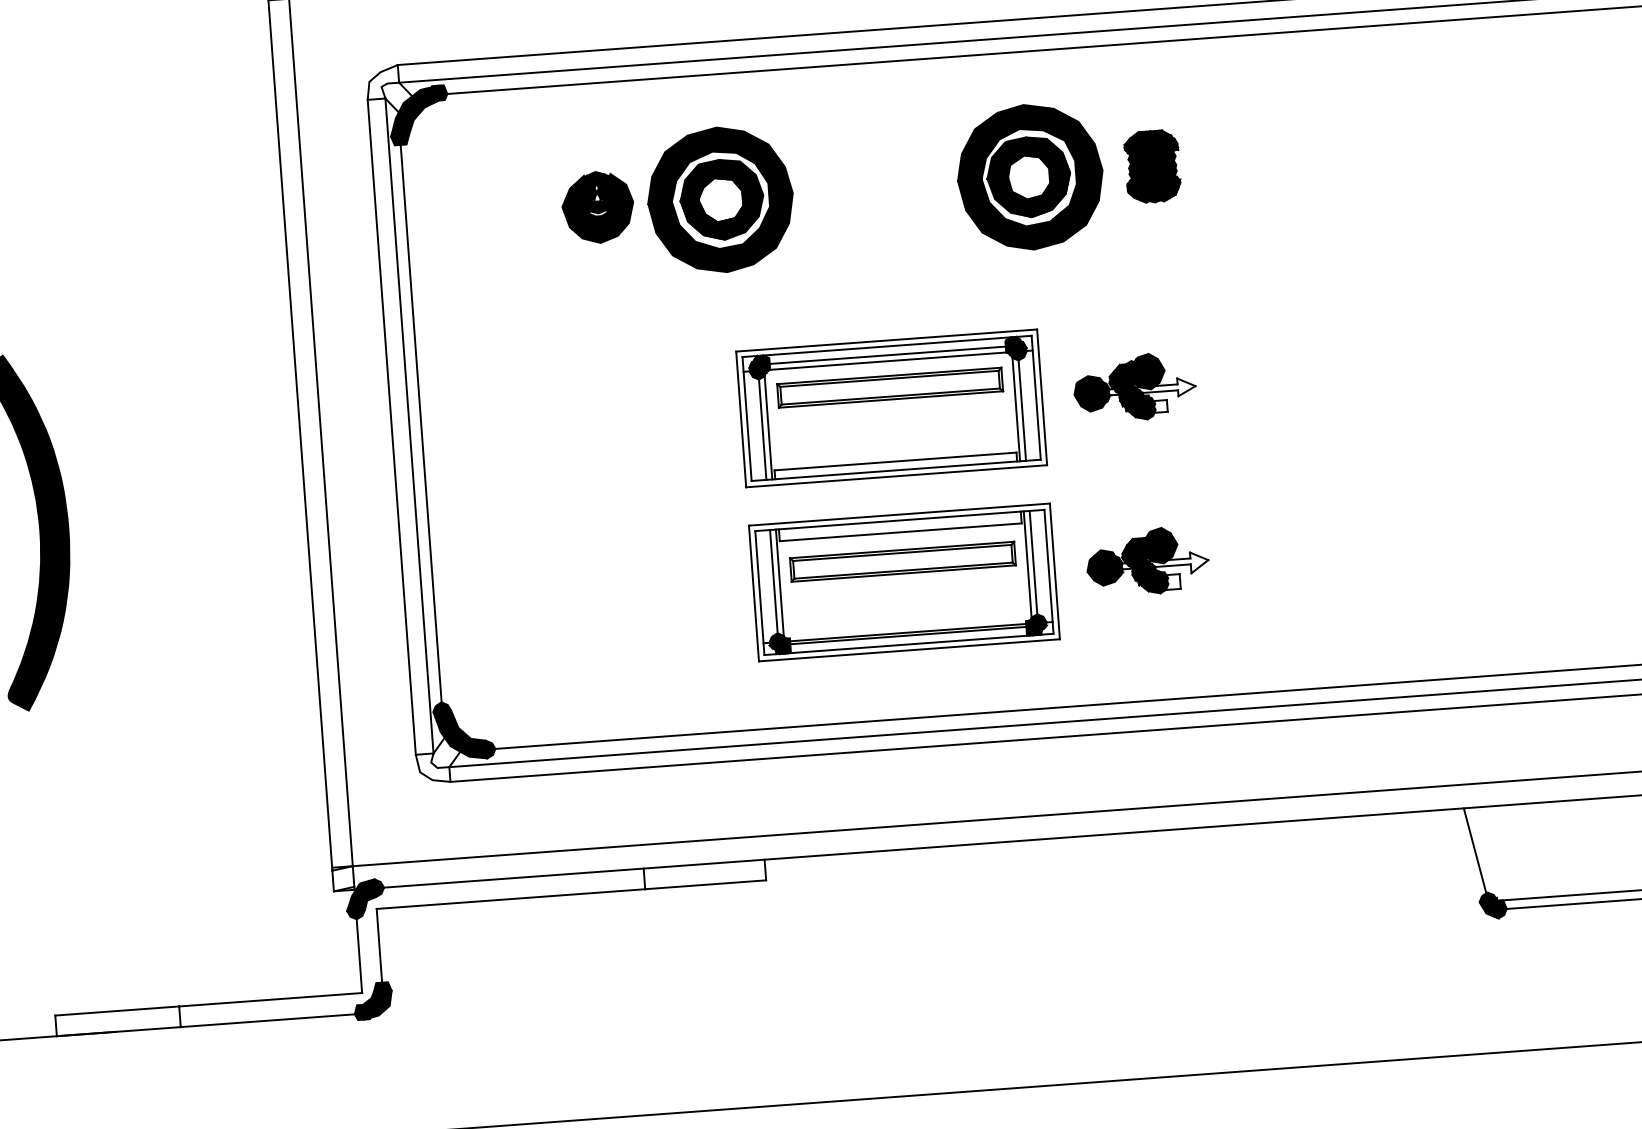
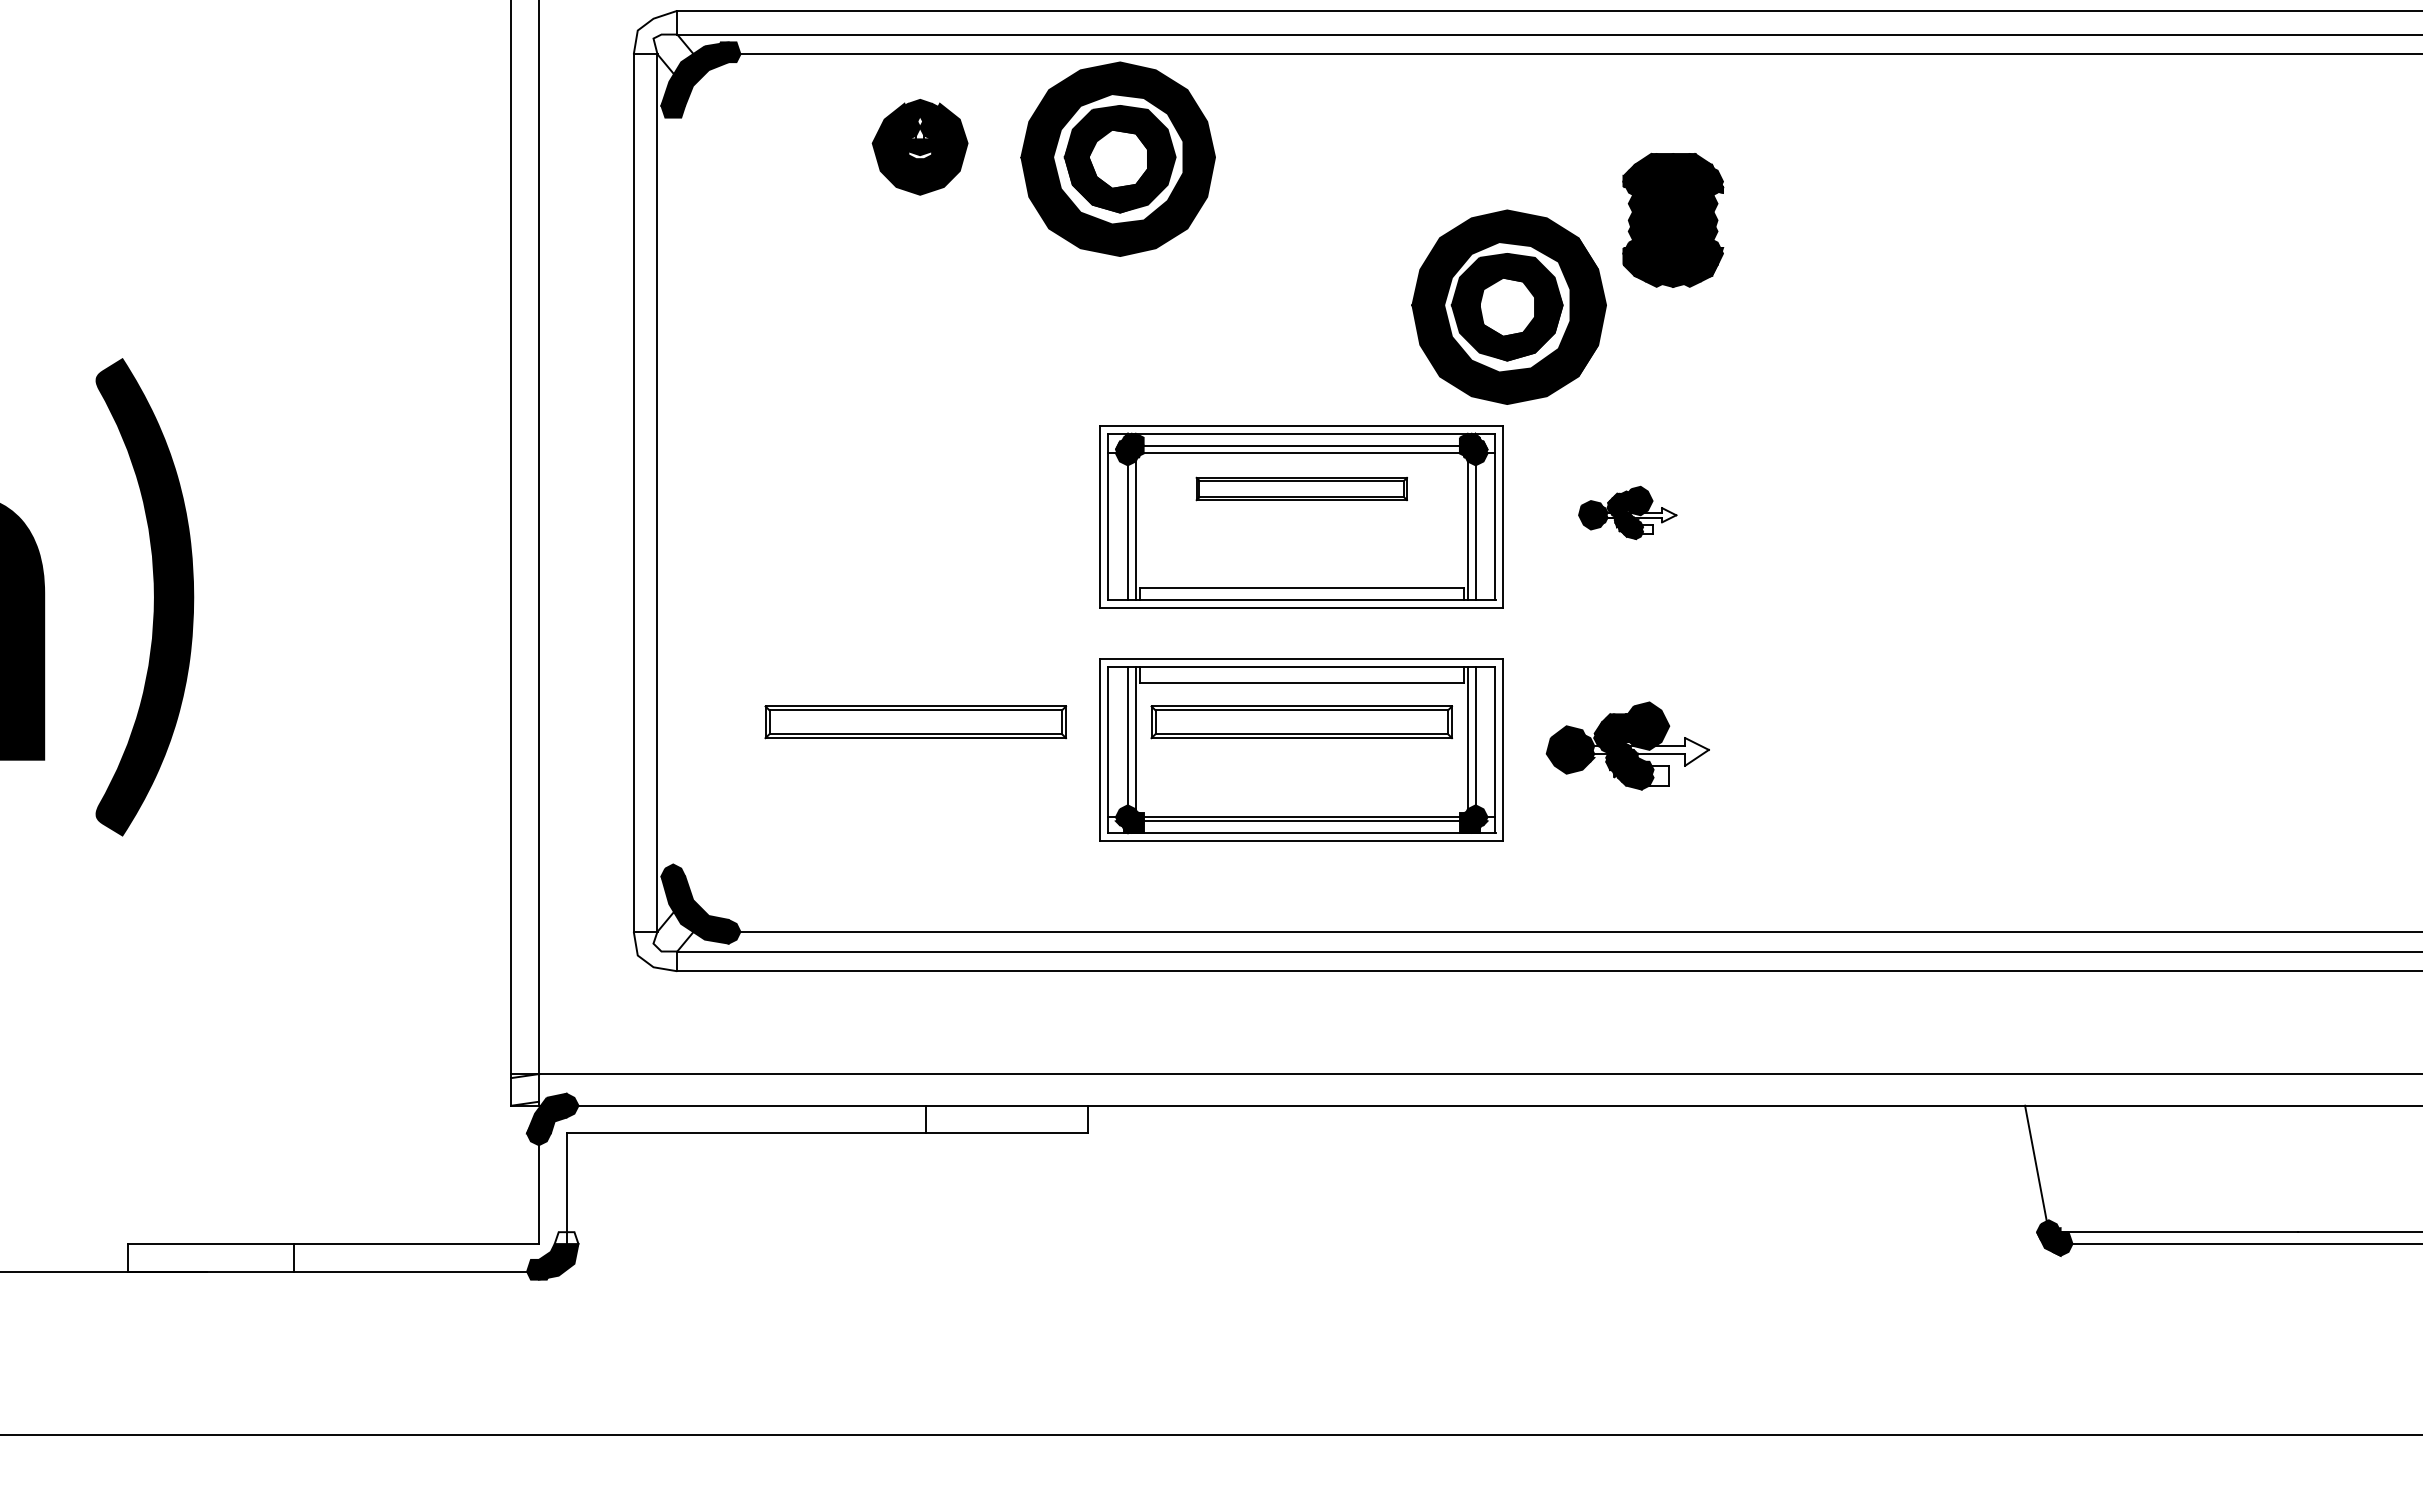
part: (1152, 166) -> (1673, 219), size x1.4
part: (1029, 176) -> (1508, 306), moved
part: (720, 199) -> (1117, 158), moved
part: (597, 207) -> (919, 147), moved
part: (889, 387) -> (1301, 488), size x0.7
part: (1134, 387) -> (1627, 512), size x0.6
line: (421, 423) -> (673, 490), removed
part: (614, 583) -> (915, 722), added
fill: (382, 991) -> (566, 1243), removed

